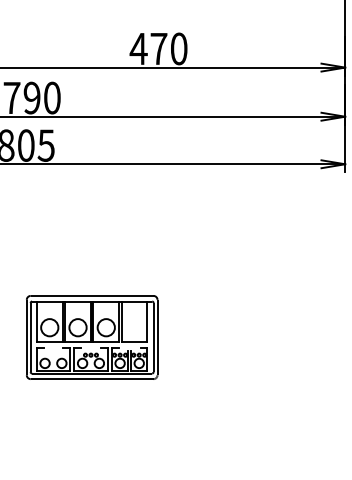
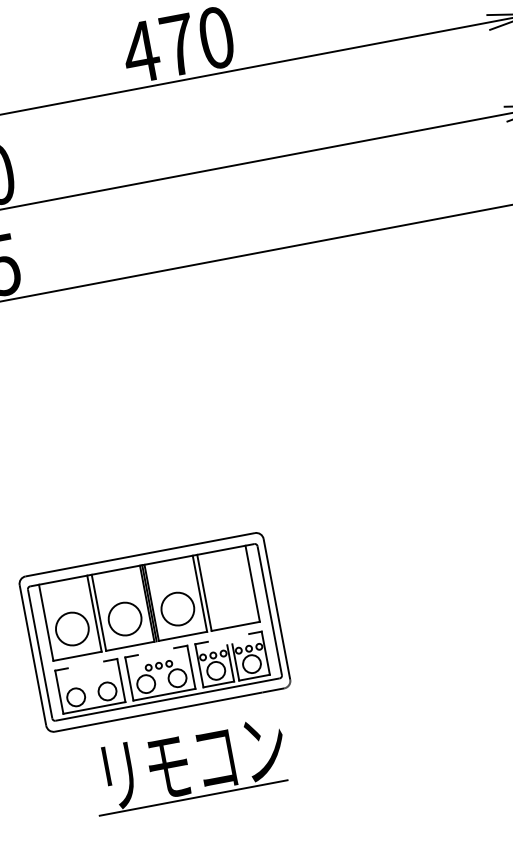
part: (92, 337) -> (155, 632), moved
part: (93, 422) -> (188, 765), added

